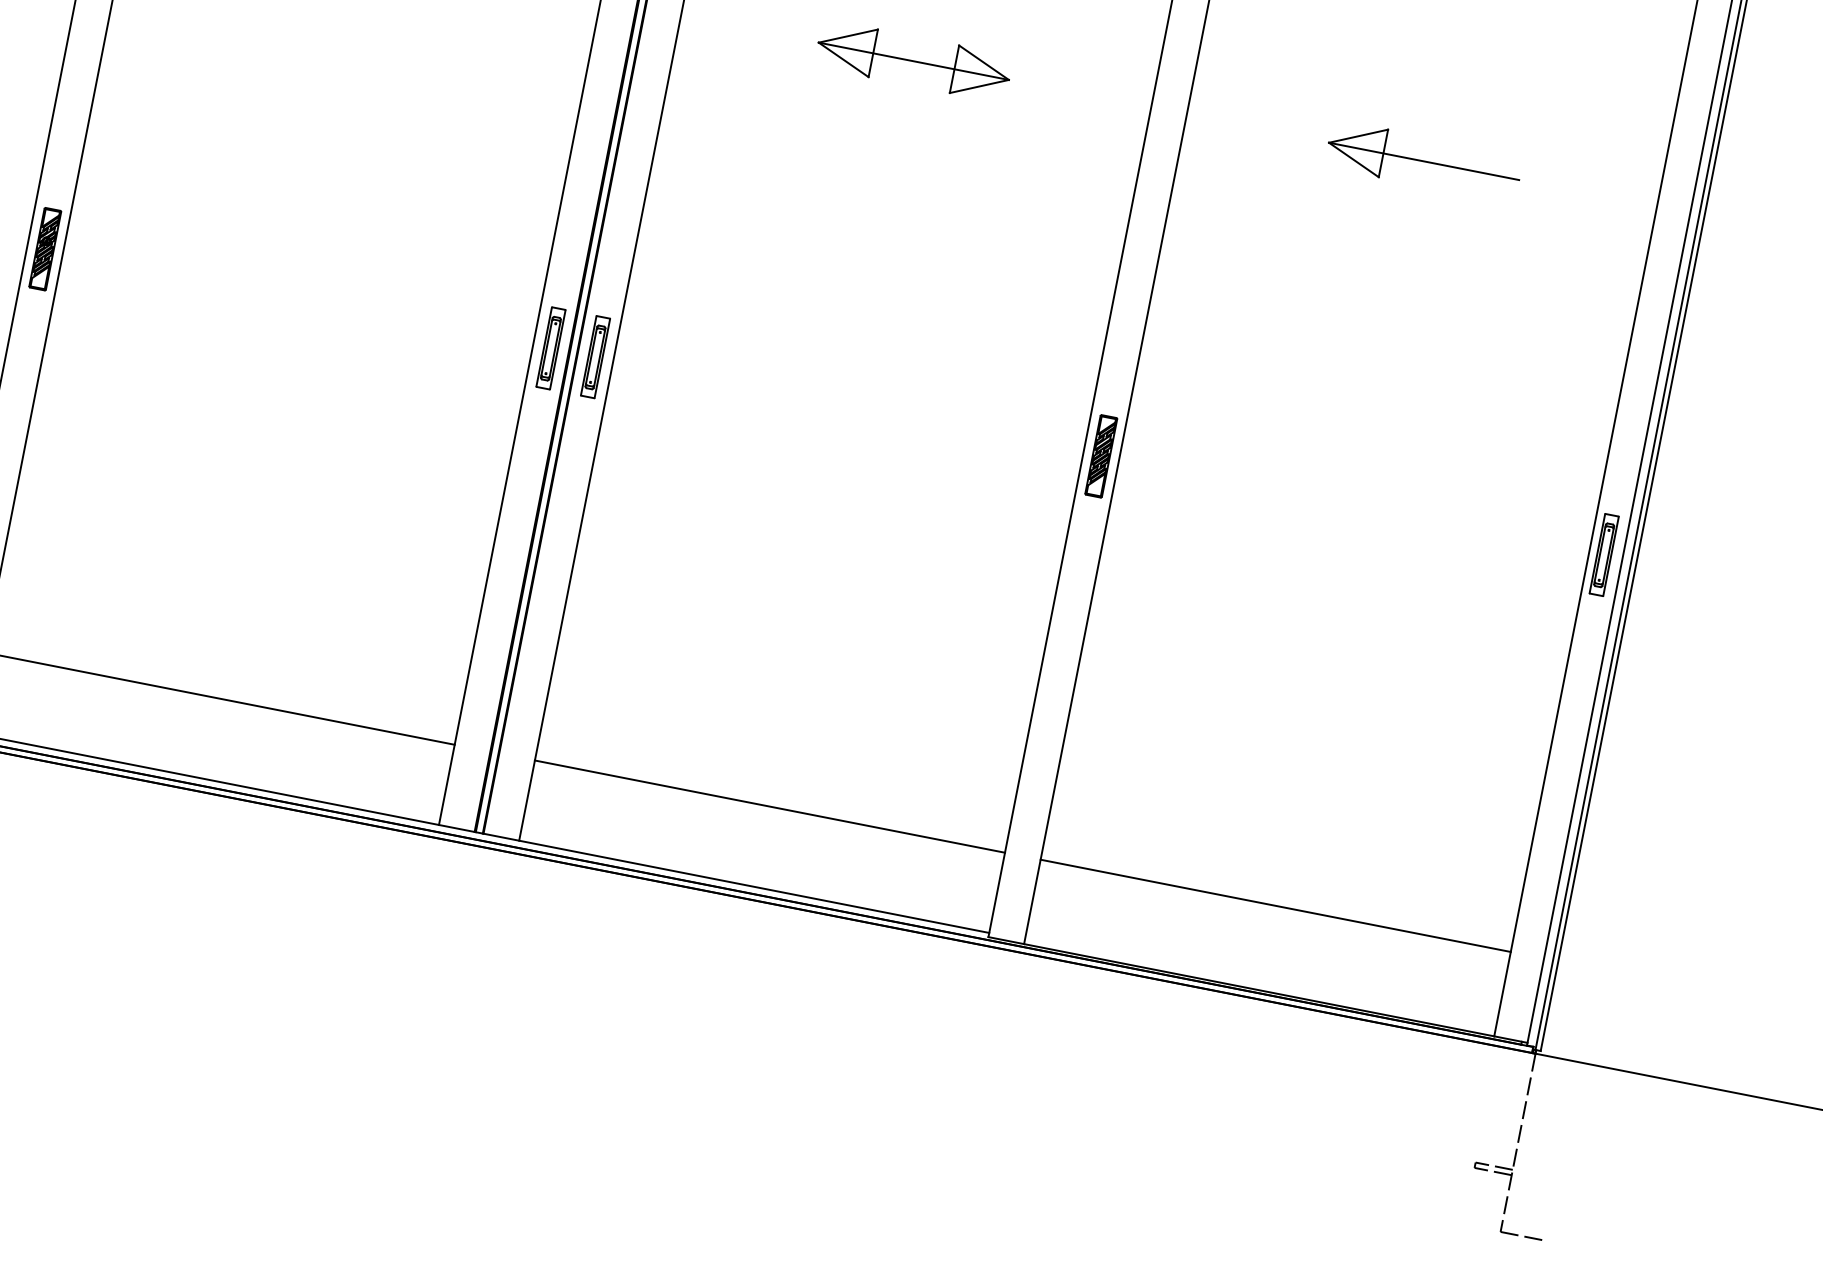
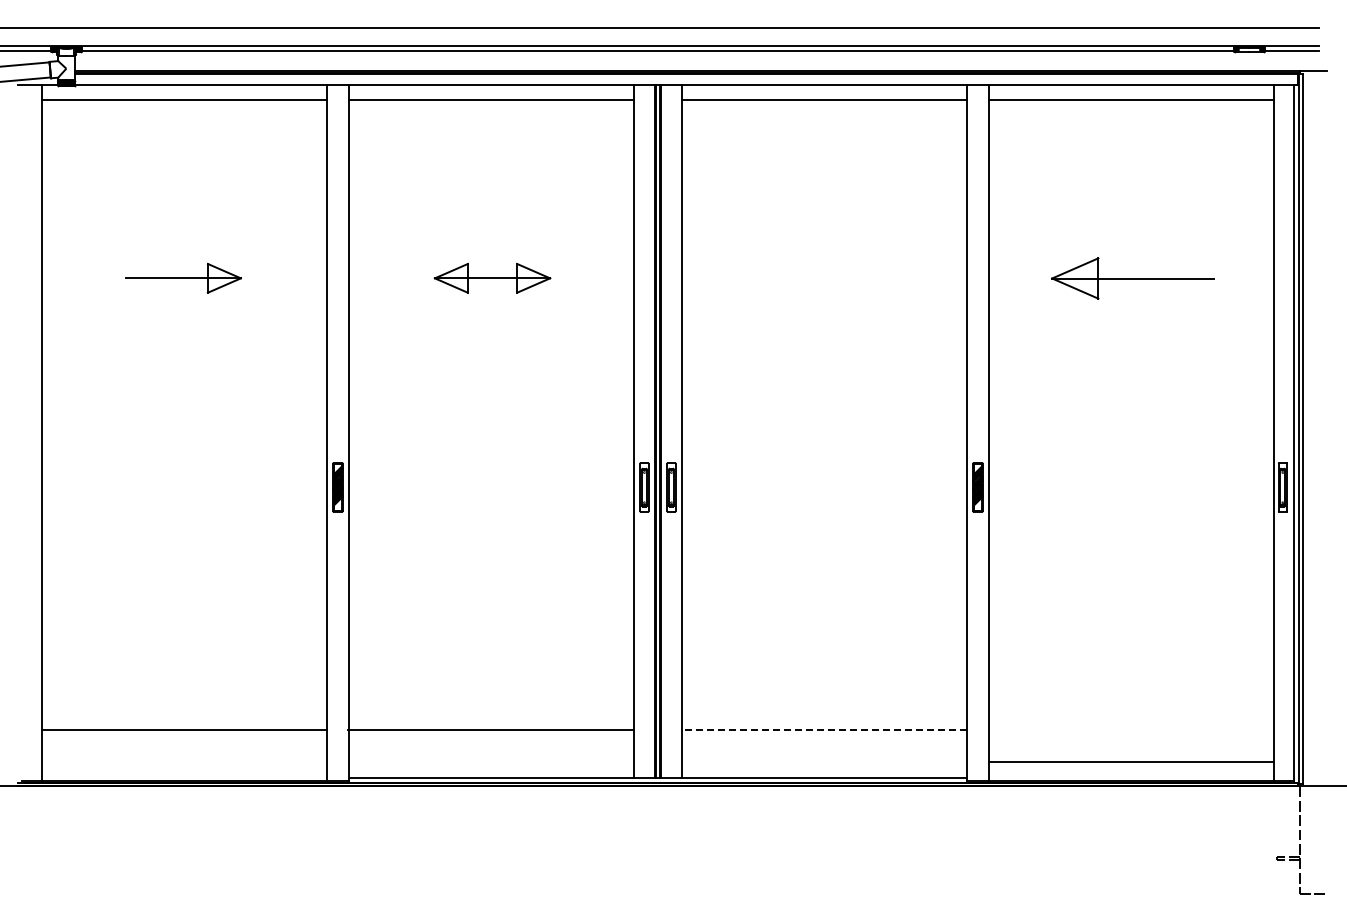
part: (914, 59) -> (823, 277), removed
part: (1422, 159) -> (1131, 277), size x1.4
line: (769, 806) -> (824, 729), solid -> dashed
line: (1274, 905) -> (1130, 761), moved

